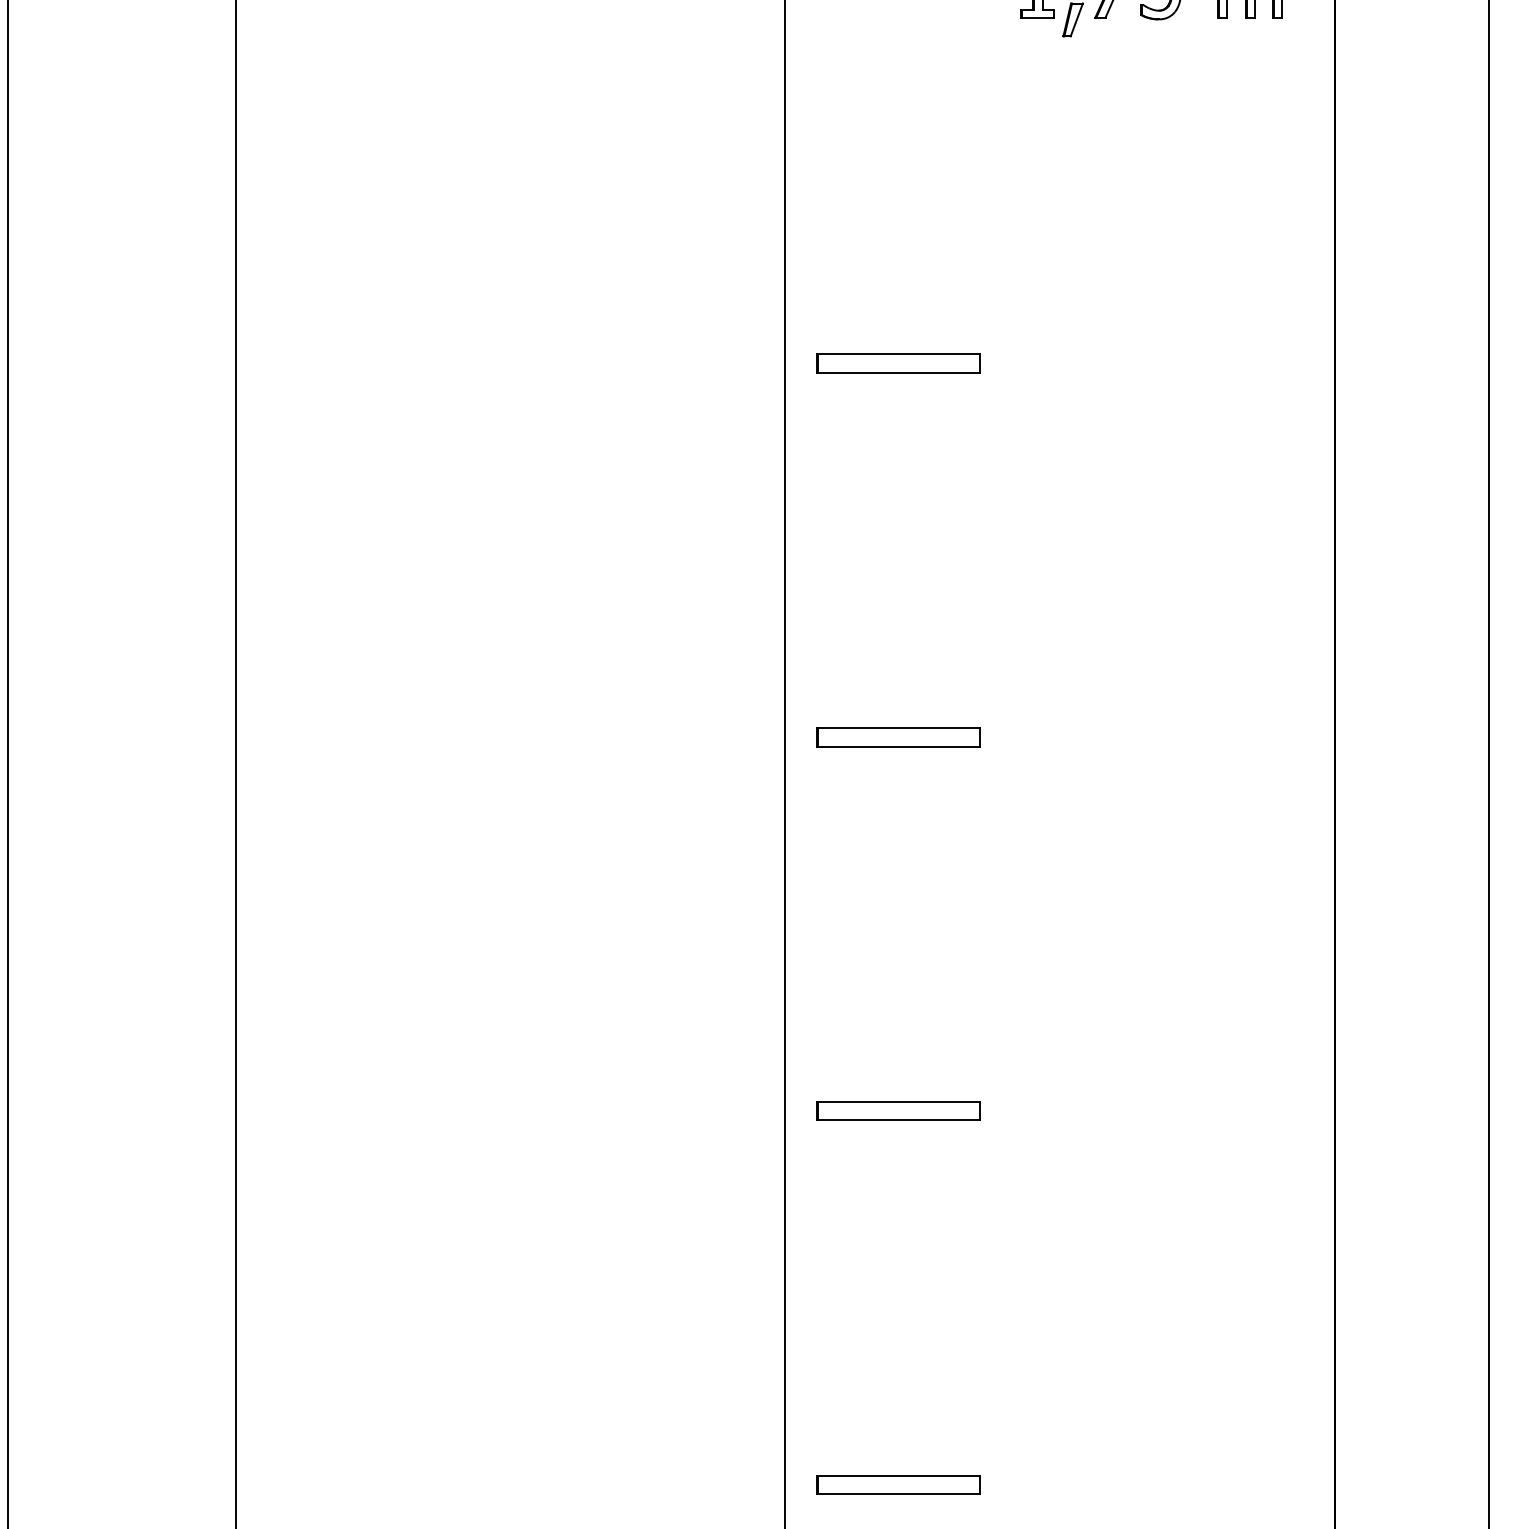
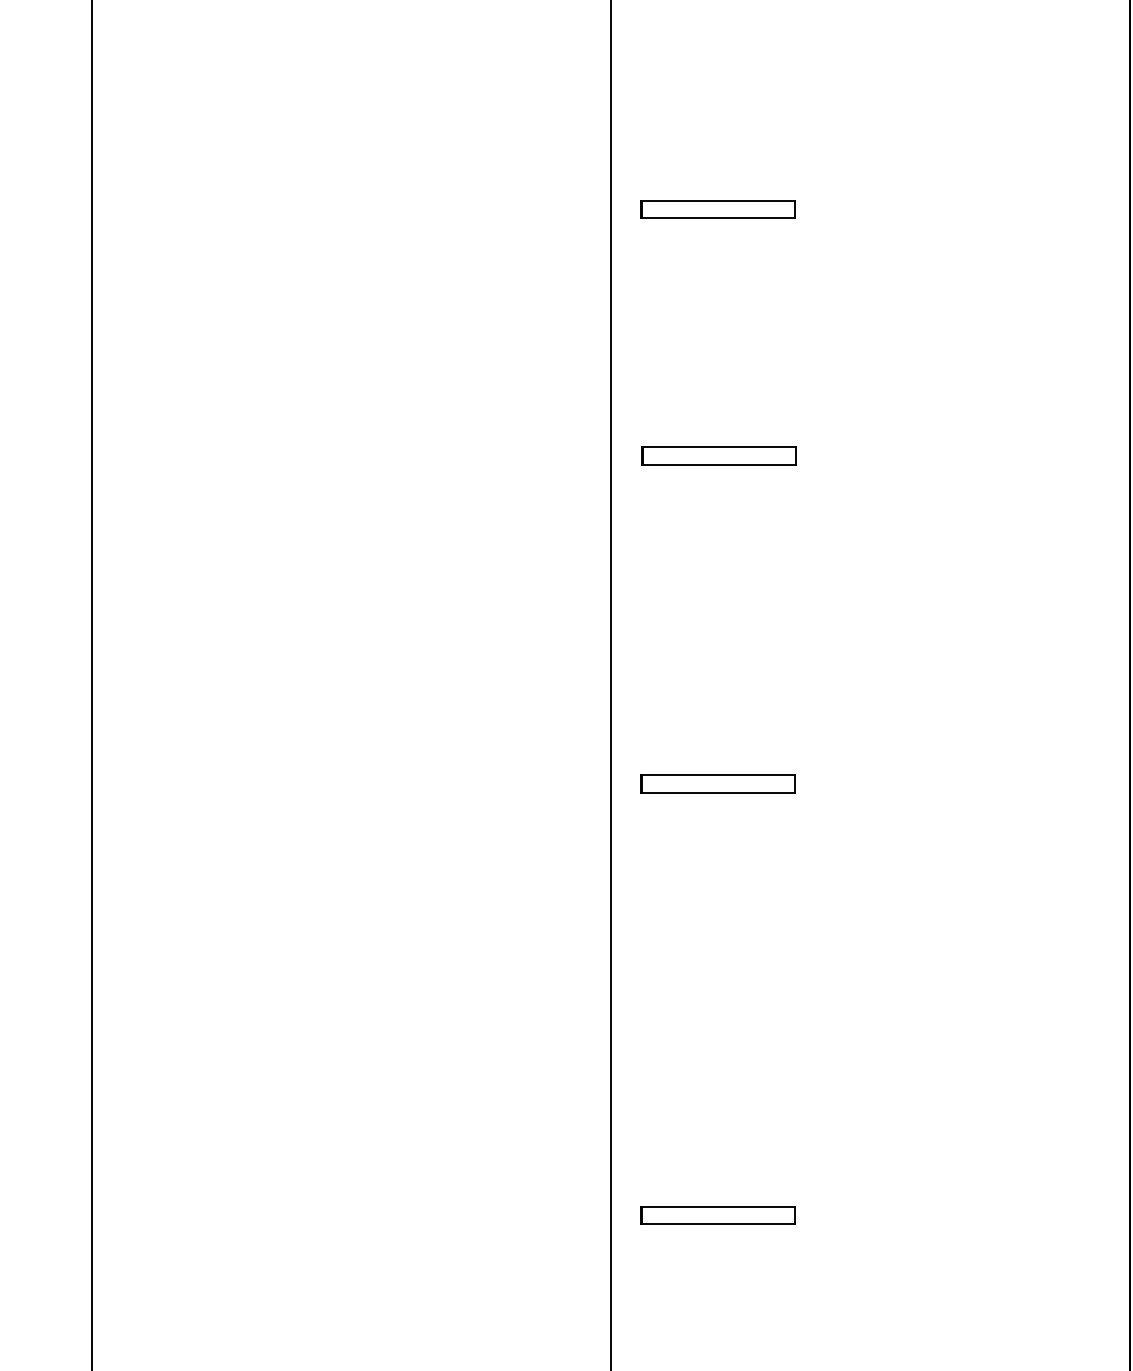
part: (898, 363) -> (717, 209), moved
part: (898, 737) -> (718, 455), moved
part: (898, 1110) -> (717, 783), moved

